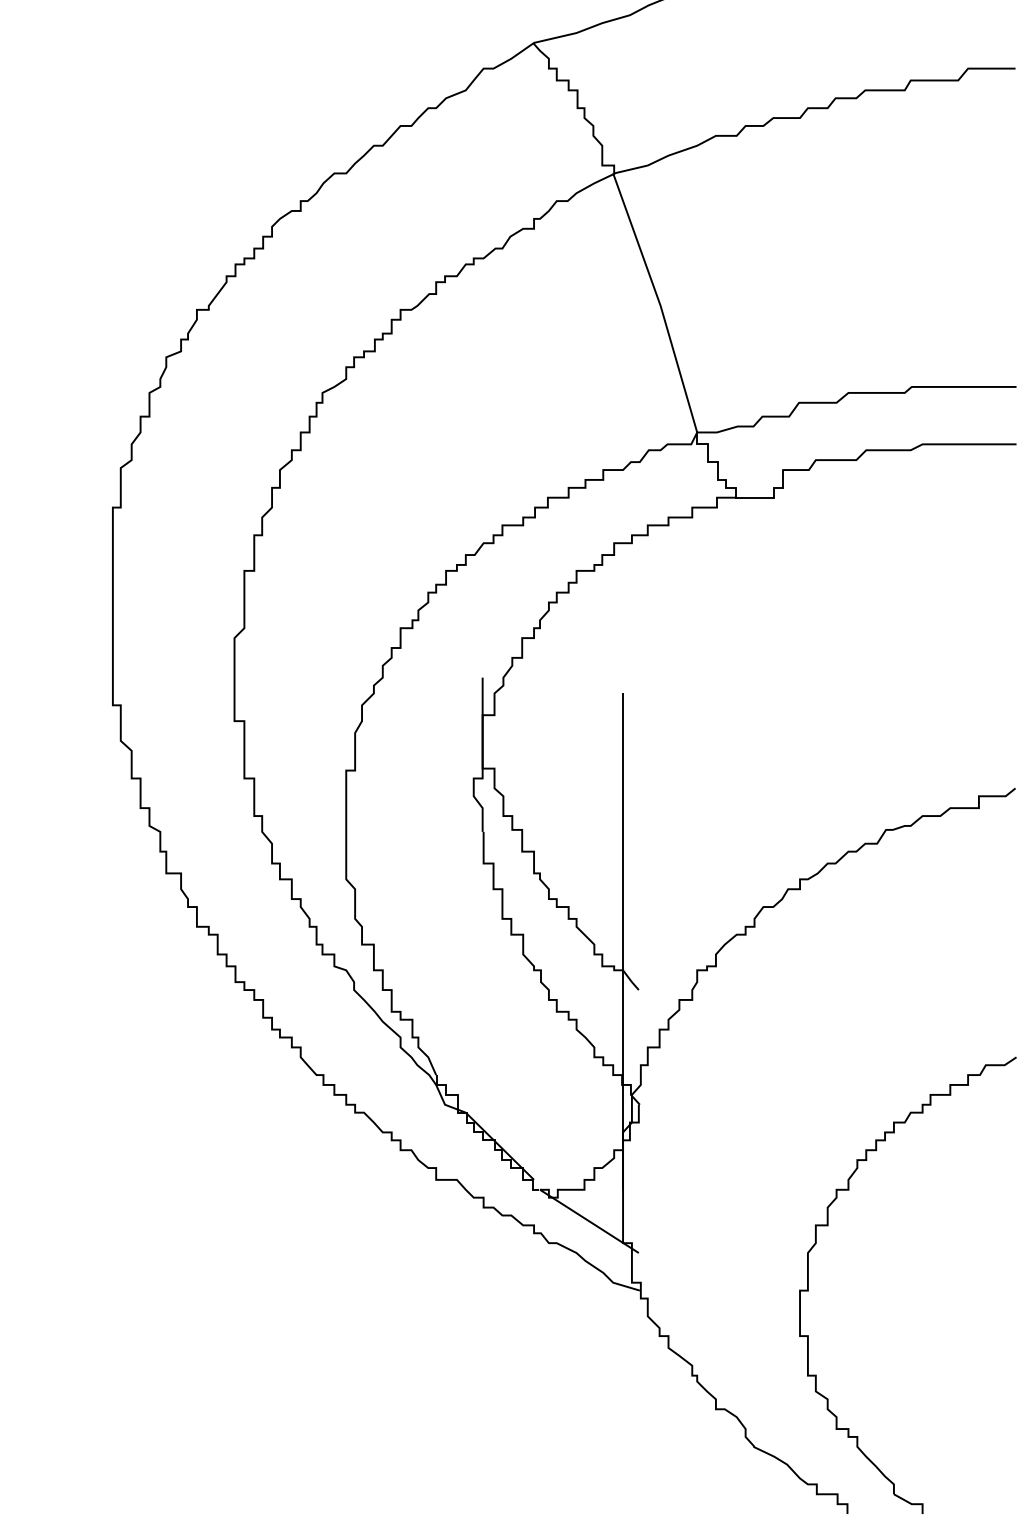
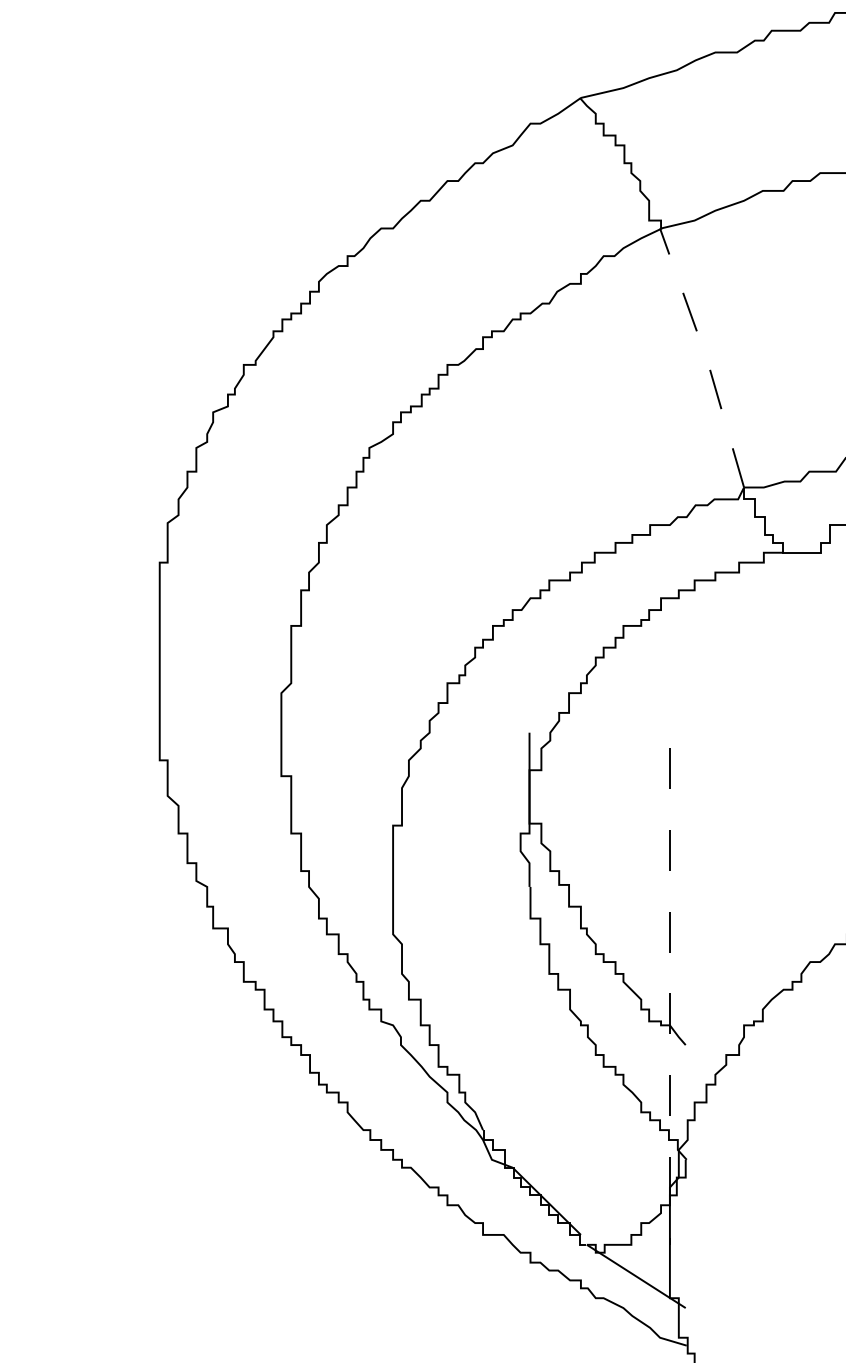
line: (659, 302) -> (706, 357), solid -> dashed
line: (623, 942) -> (670, 997), solid -> dashed

